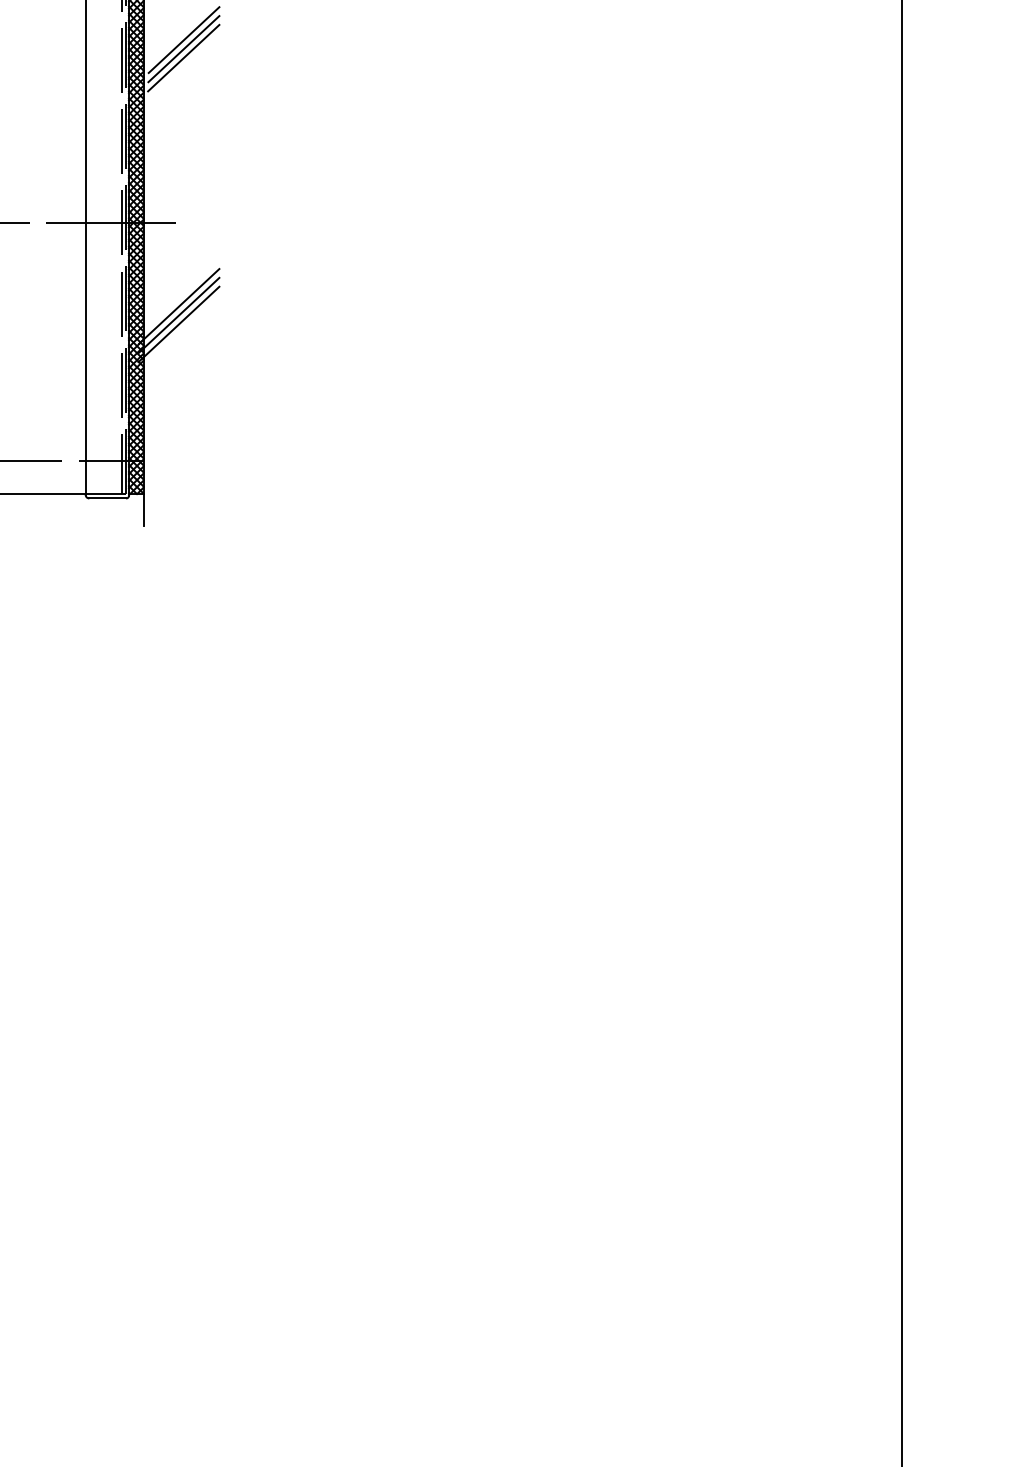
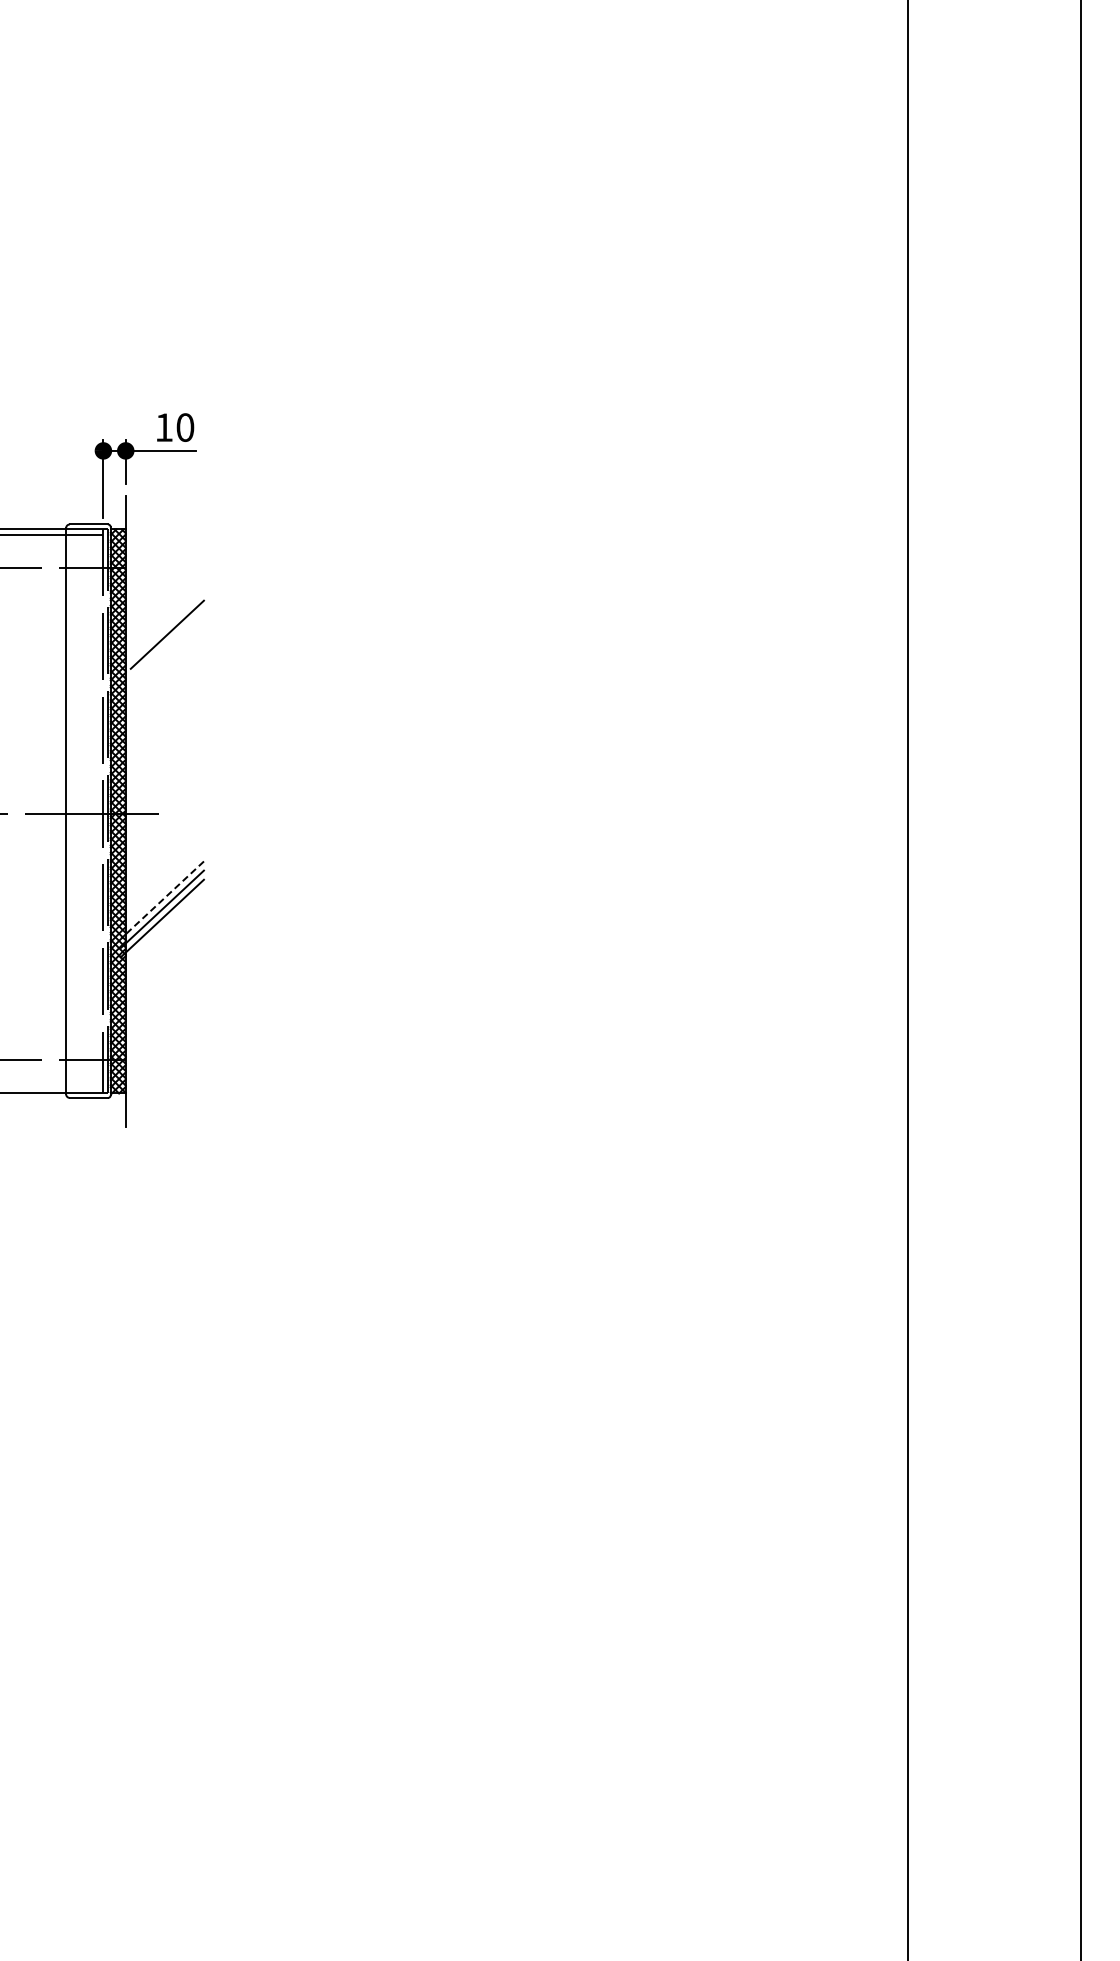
line: (184, 40) -> (167, 625), removed
line: (183, 57) -> (166, 643), removed
line: (179, 305) -> (162, 899), solid -> dashed

